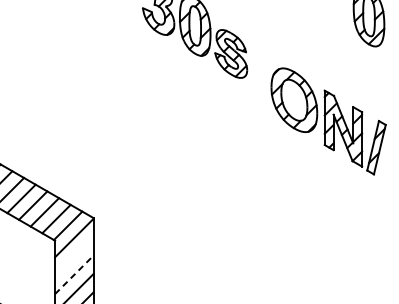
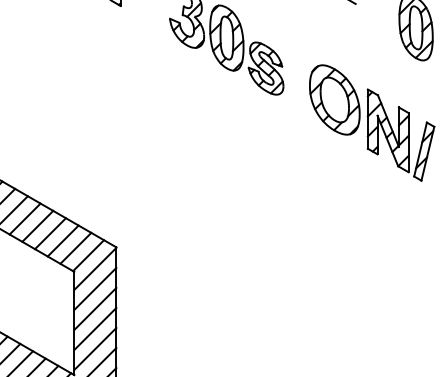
part: (328, 120) -> (372, 122), moved
line: (74, 255) -> (95, 288), added
line: (74, 274) -> (95, 308), dashed -> solid

